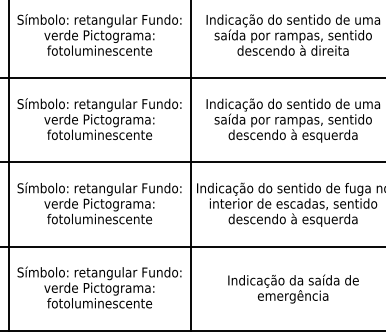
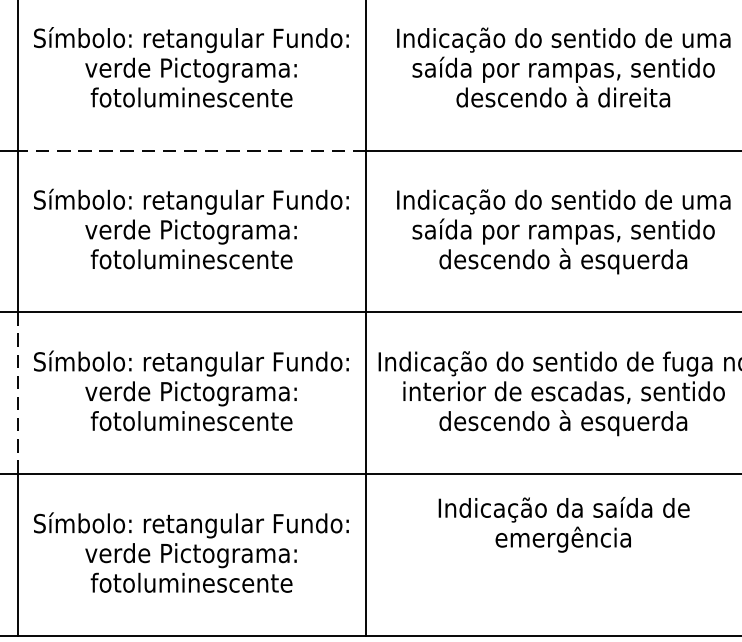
line: (99, 78) -> (191, 150), solid -> dashed
line: (9, 205) -> (18, 394), solid -> dashed
text: (293, 288) -> (564, 523), moved

